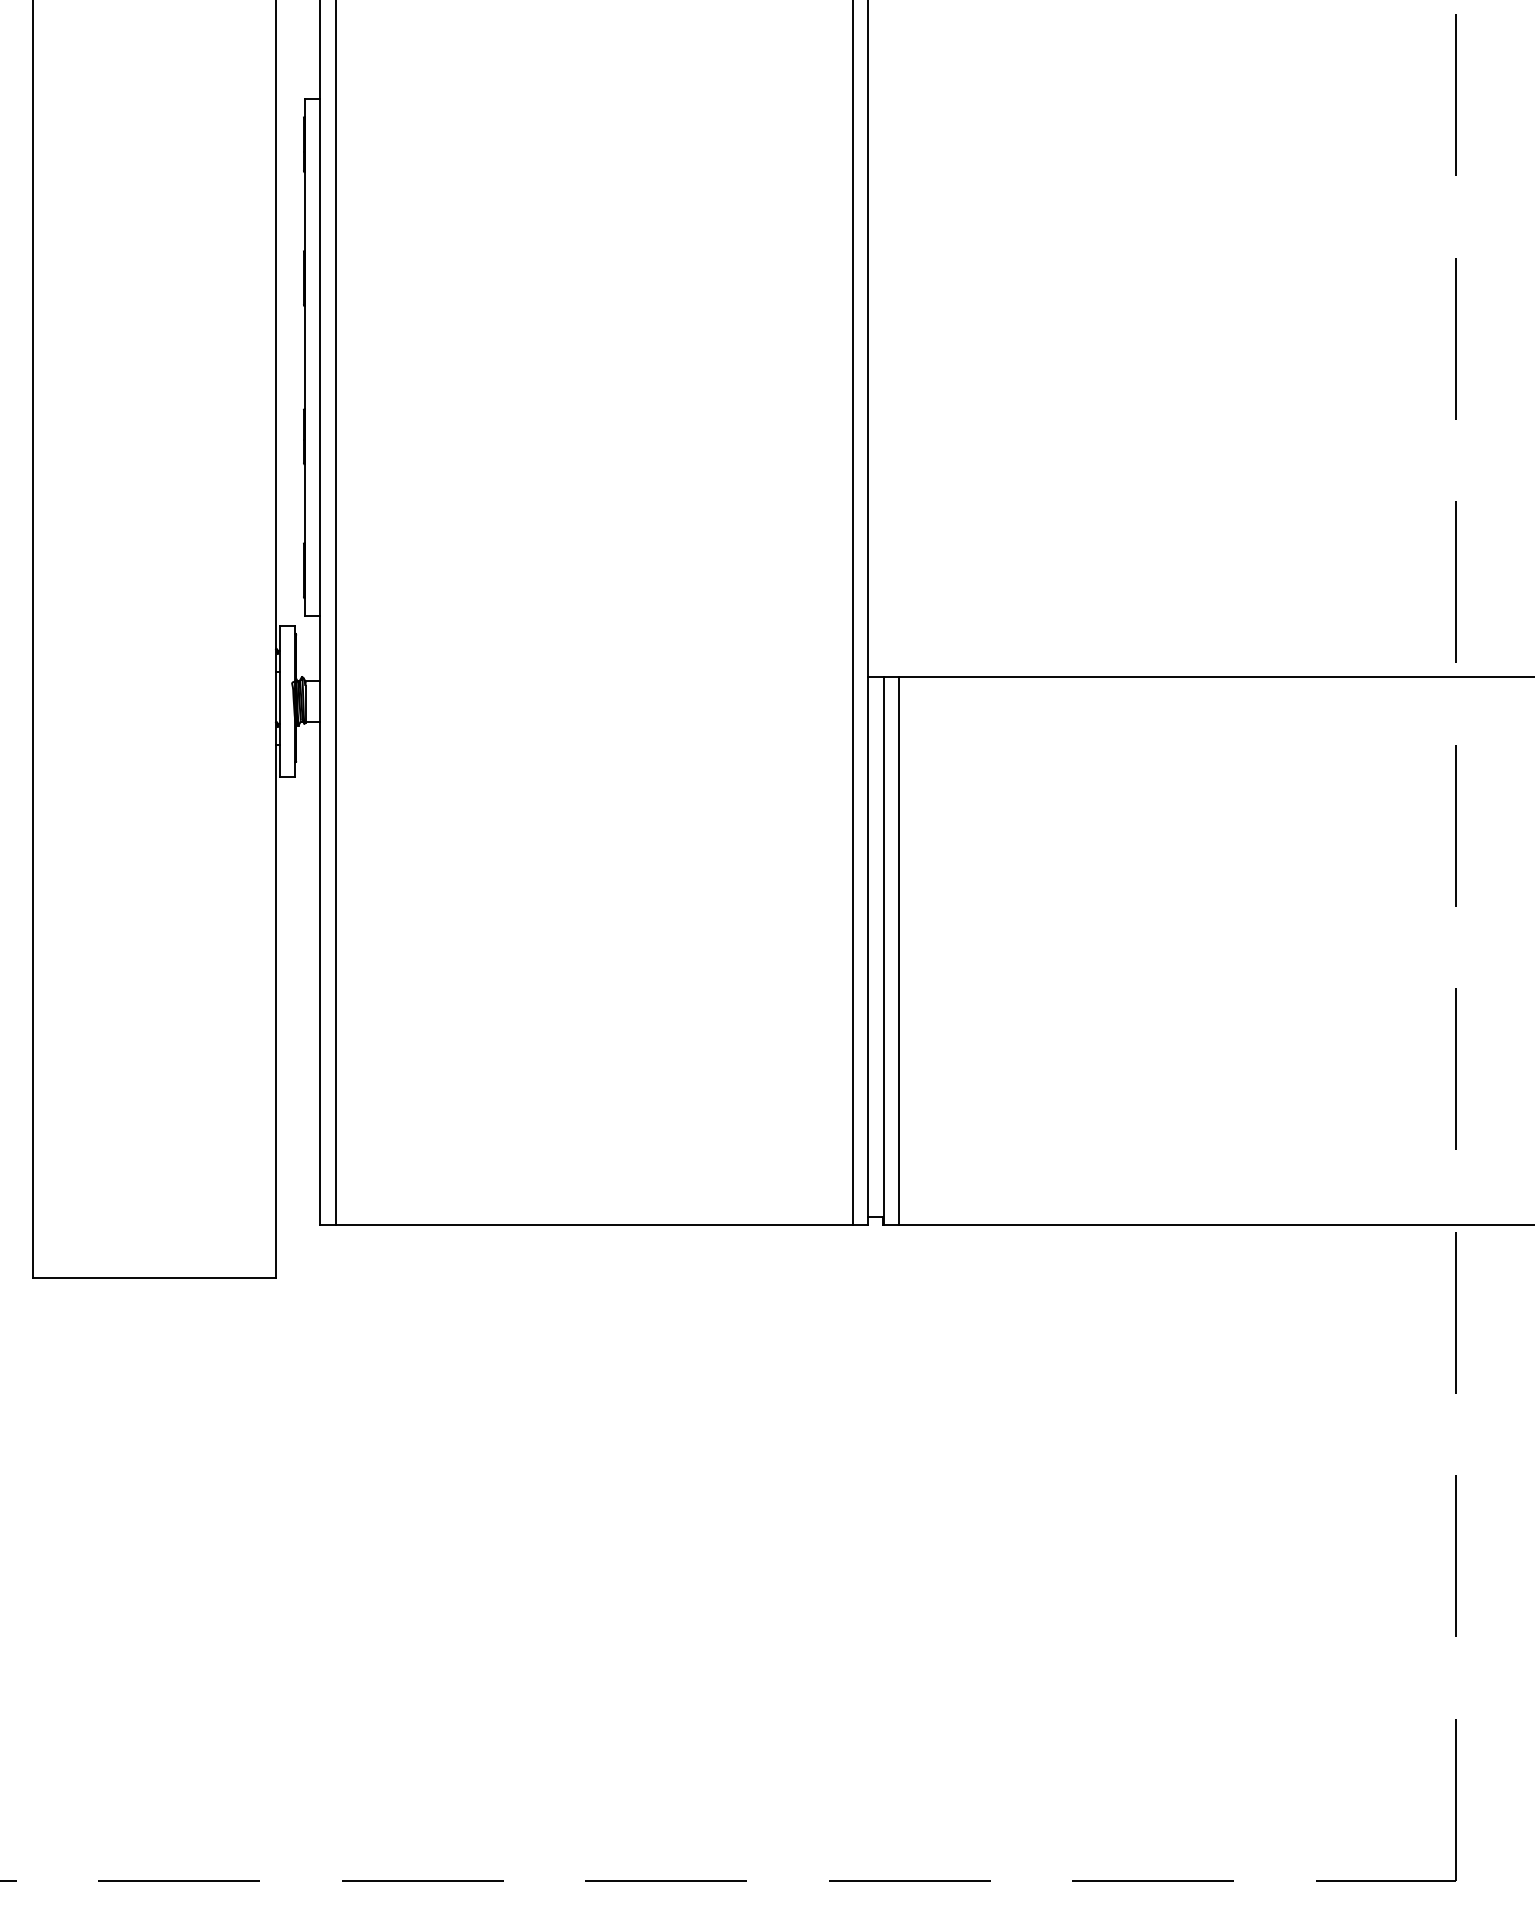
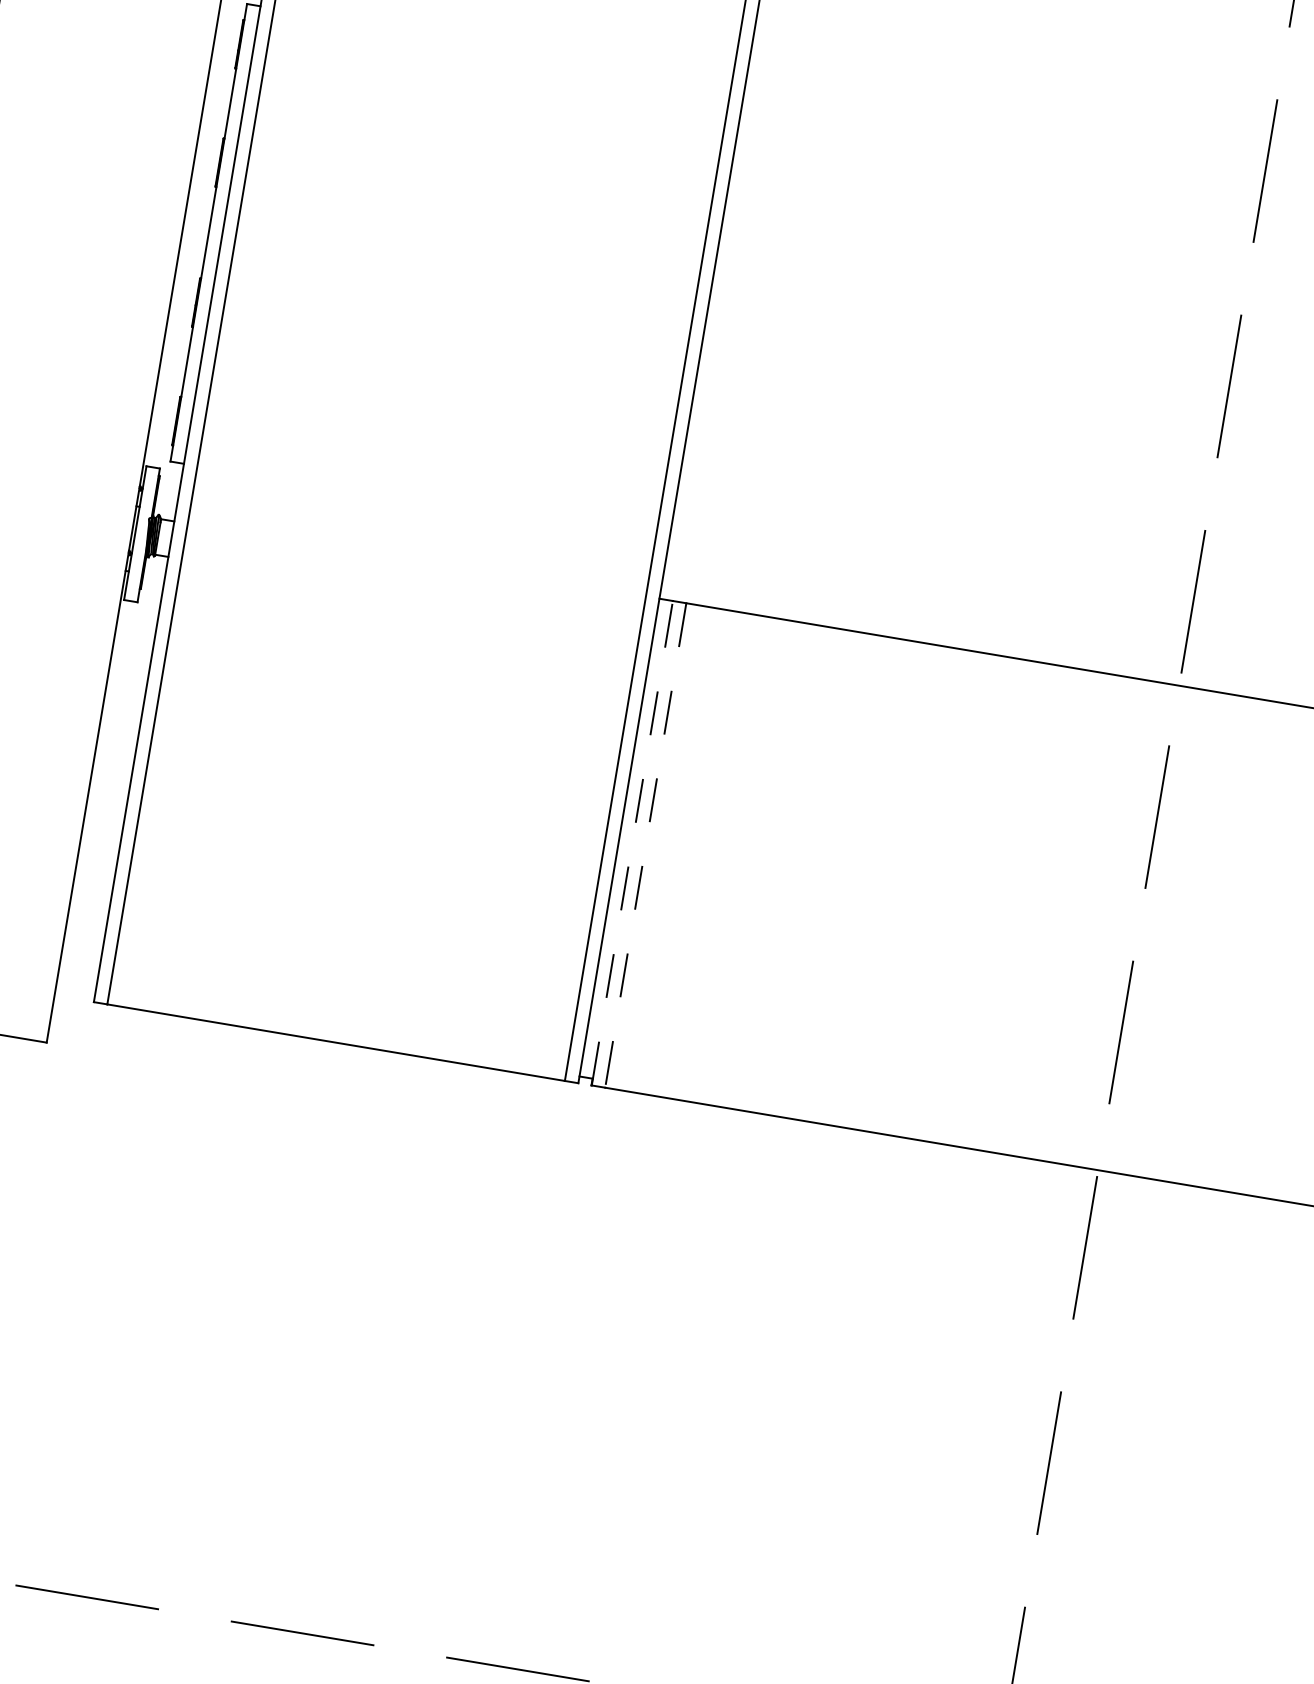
line: (883, 951) -> (632, 843), solid -> dashed
line: (898, 951) -> (645, 845), solid -> dashed

